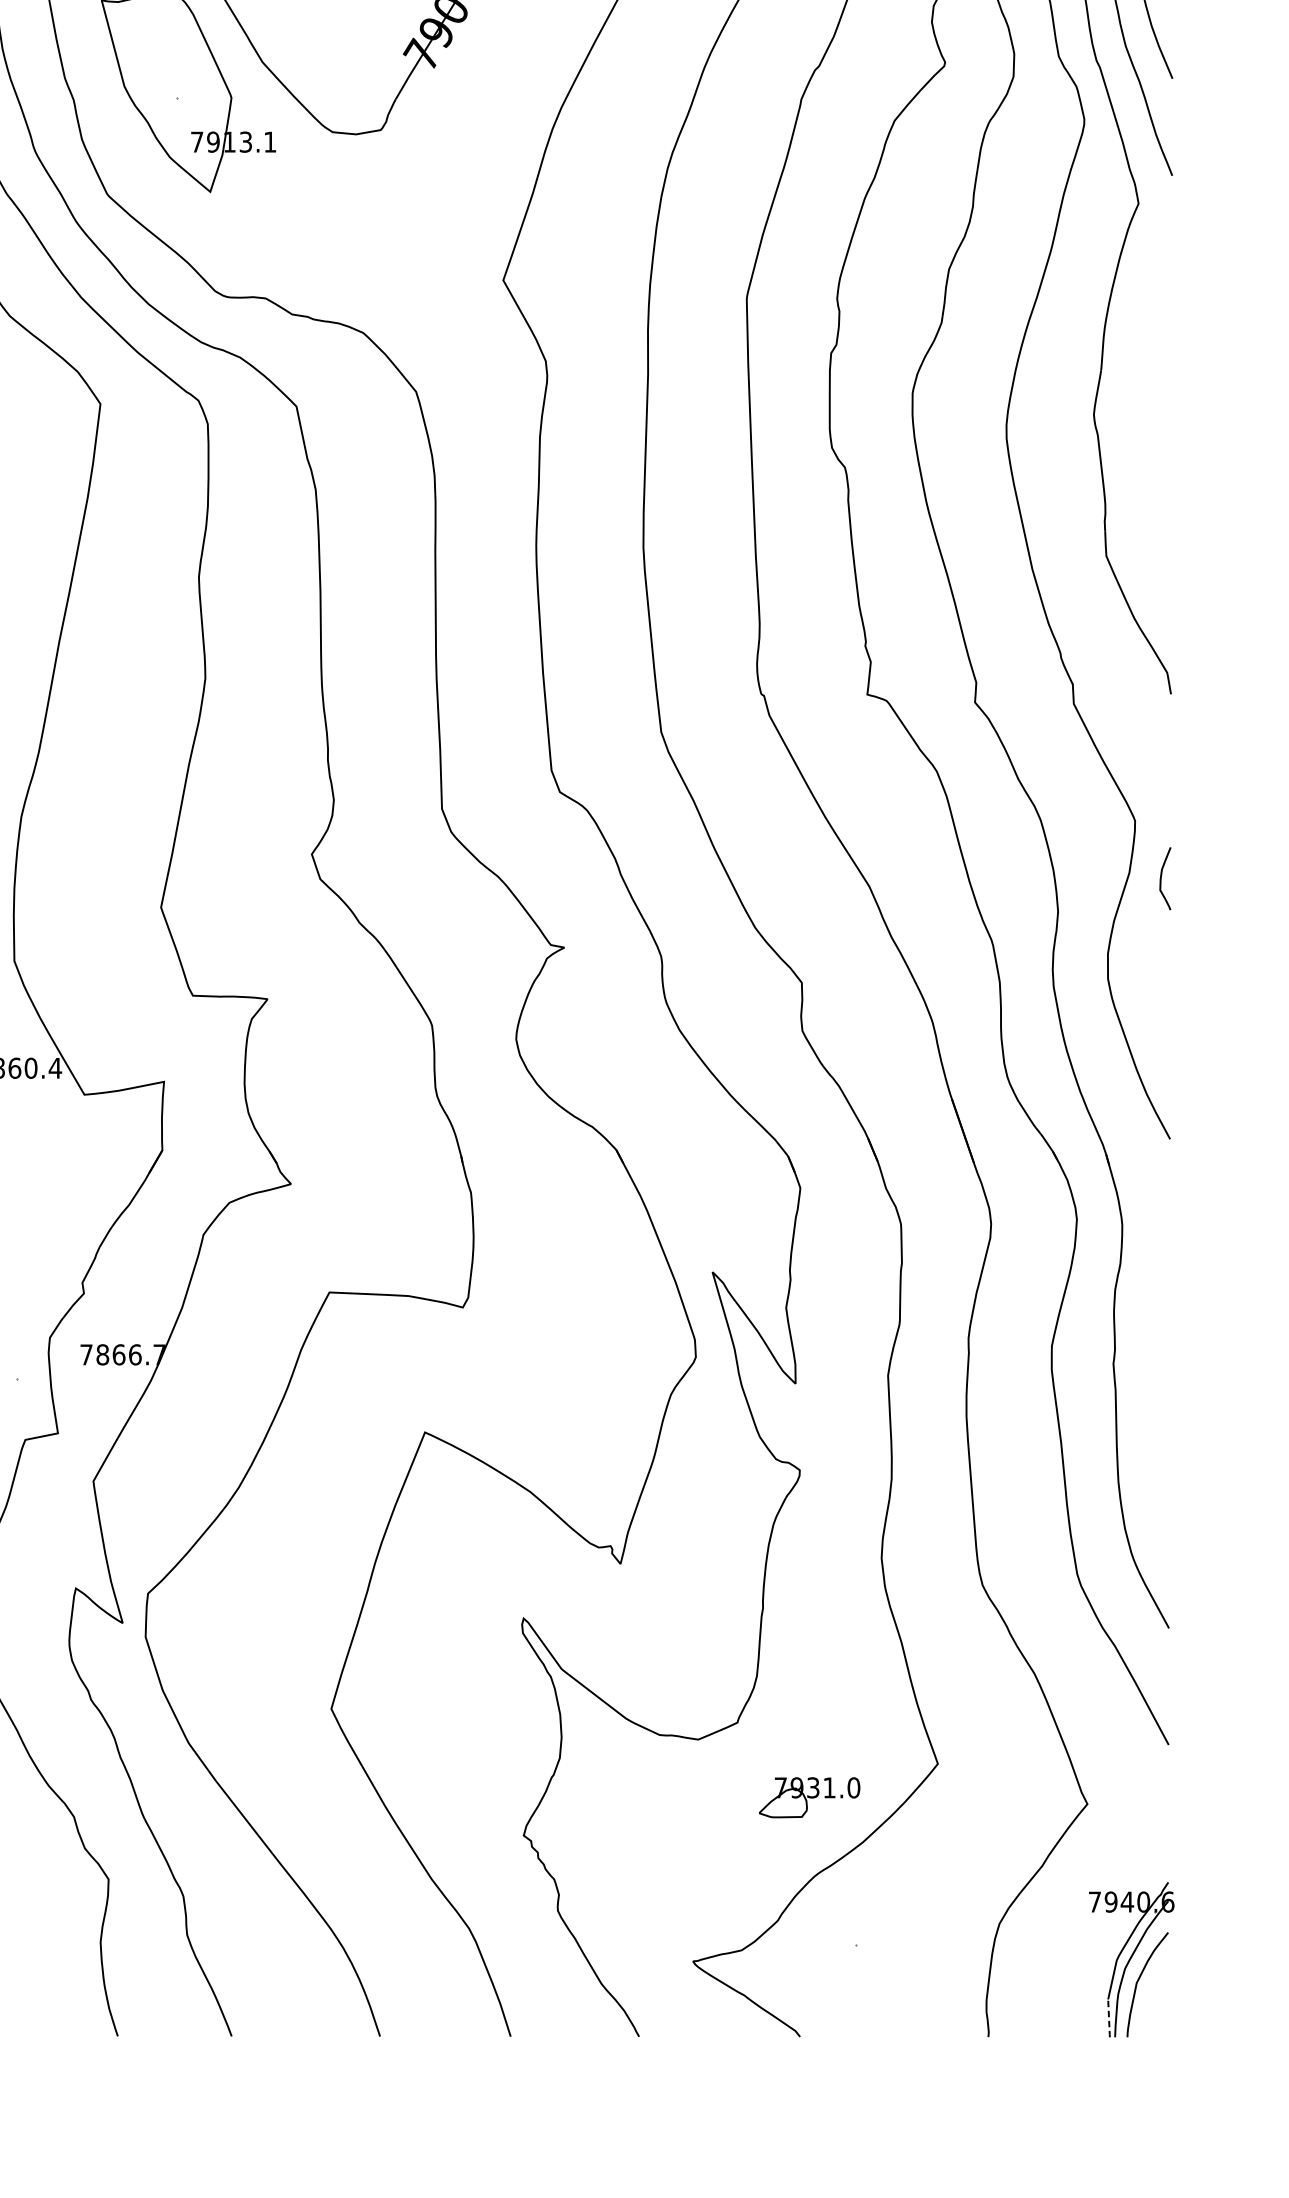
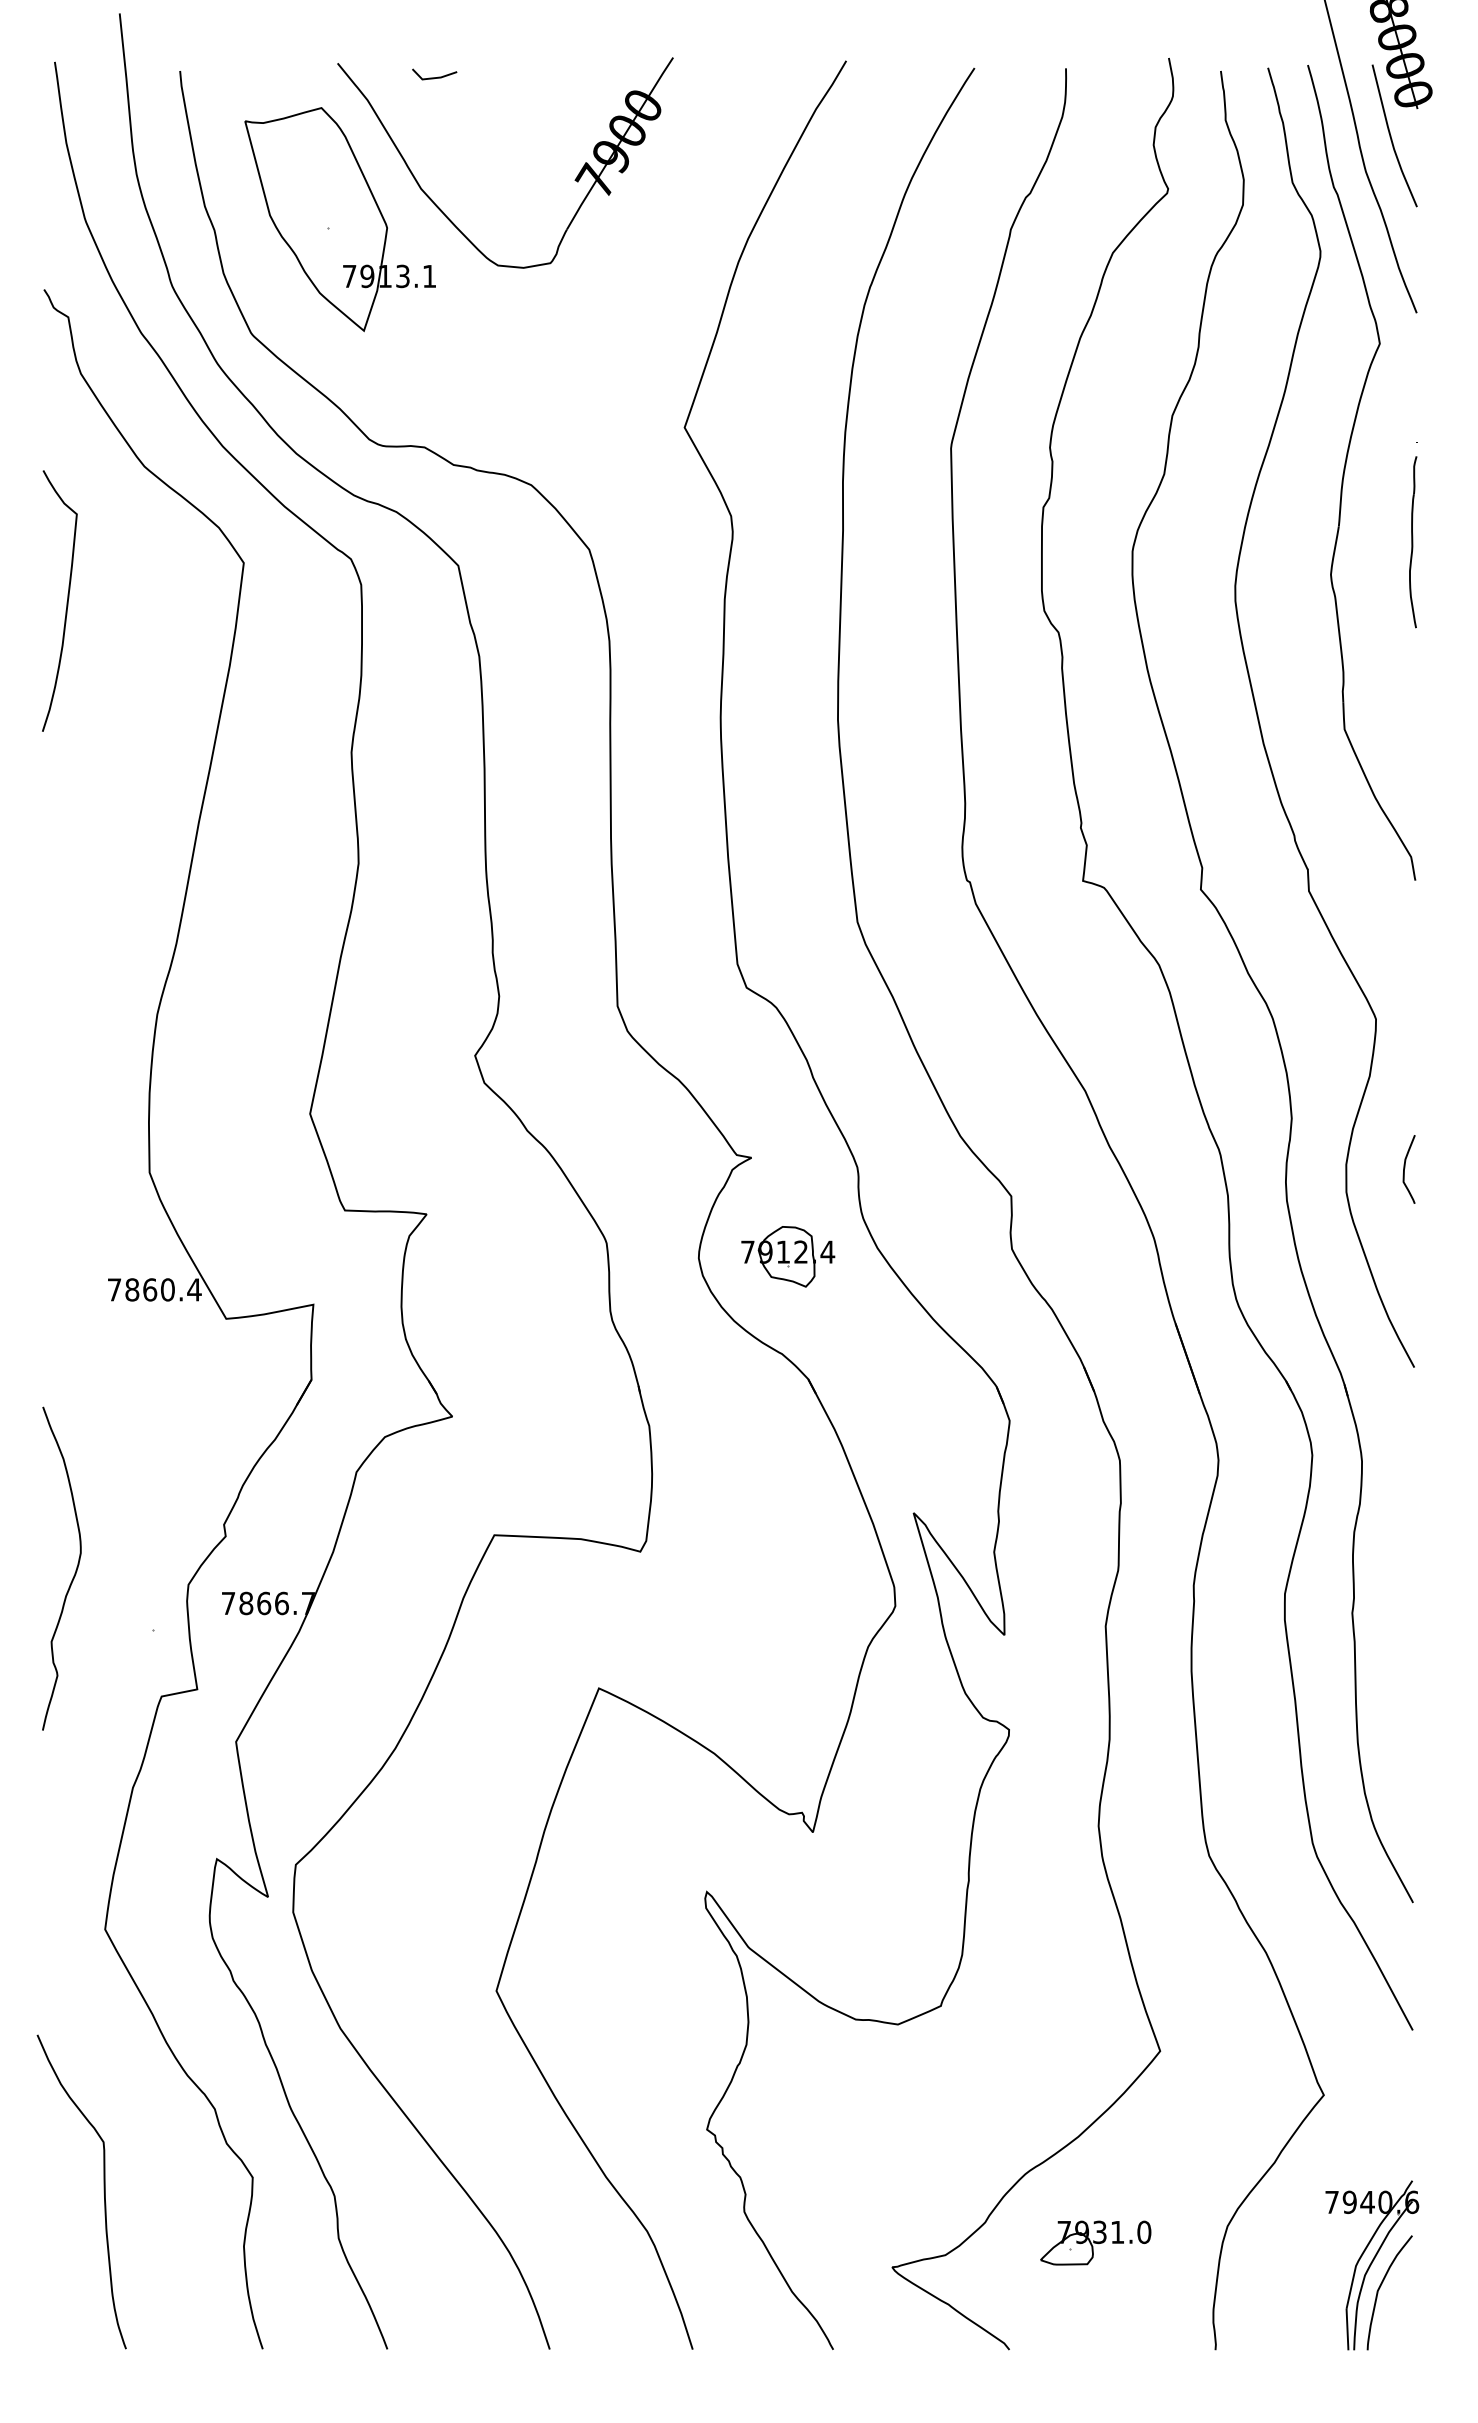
part: (1169, 385) -> (1413, 542), added
curve: (1162, 877) -> (1405, 1168), moved
part: (598, 1037) -> (788, 1256), added
part: (809, 1797) -> (1095, 2242), moved
line: (1109, 2019) -> (1347, 2330), dashed -> solid

